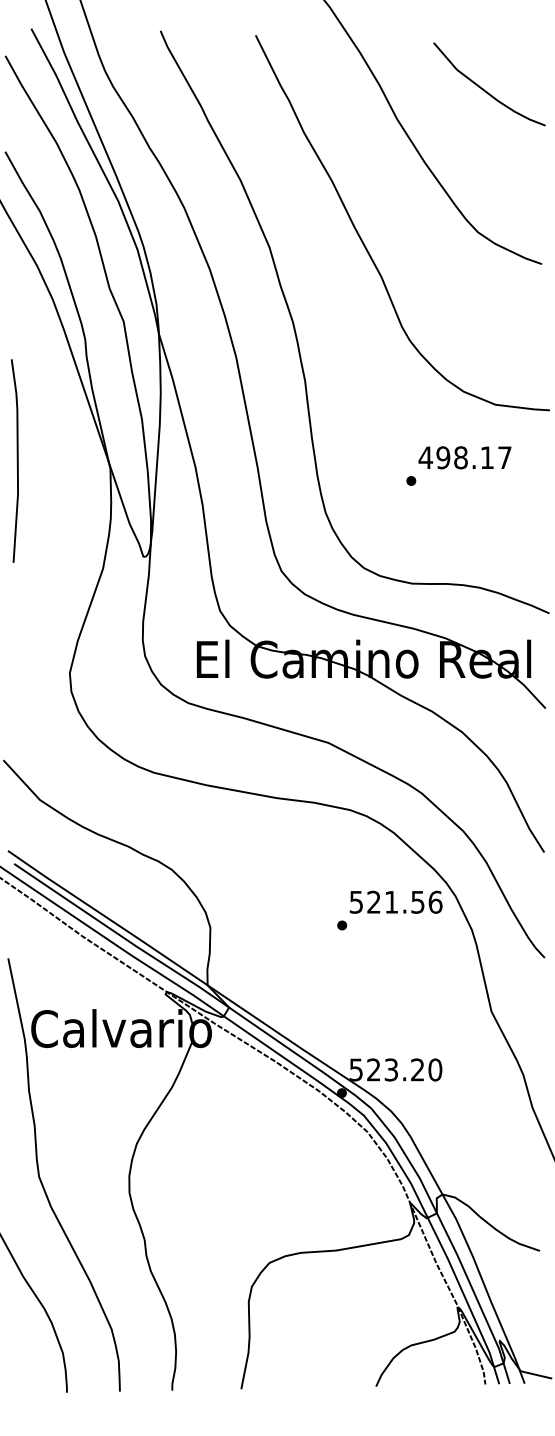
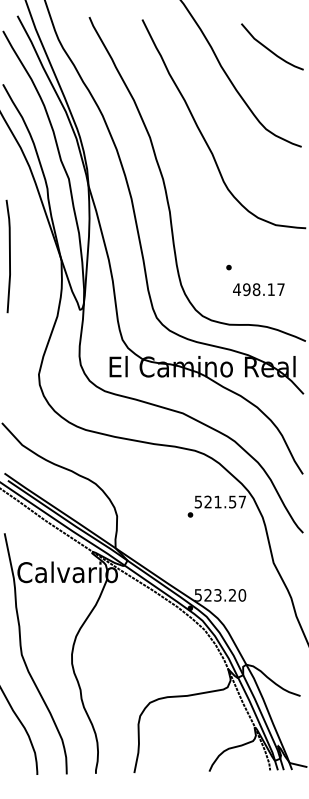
text: (464, 457) -> (258, 289), moved
text: (435, 901) -> (242, 501), 521.56 -> 521.57

